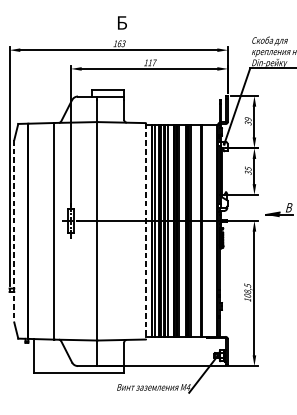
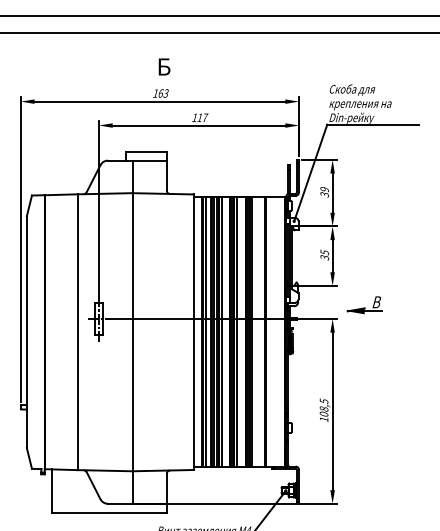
line: (13, 231) -> (26, 332), dashed -> solid
line: (145, 231) -> (194, 332), dashed -> solid

